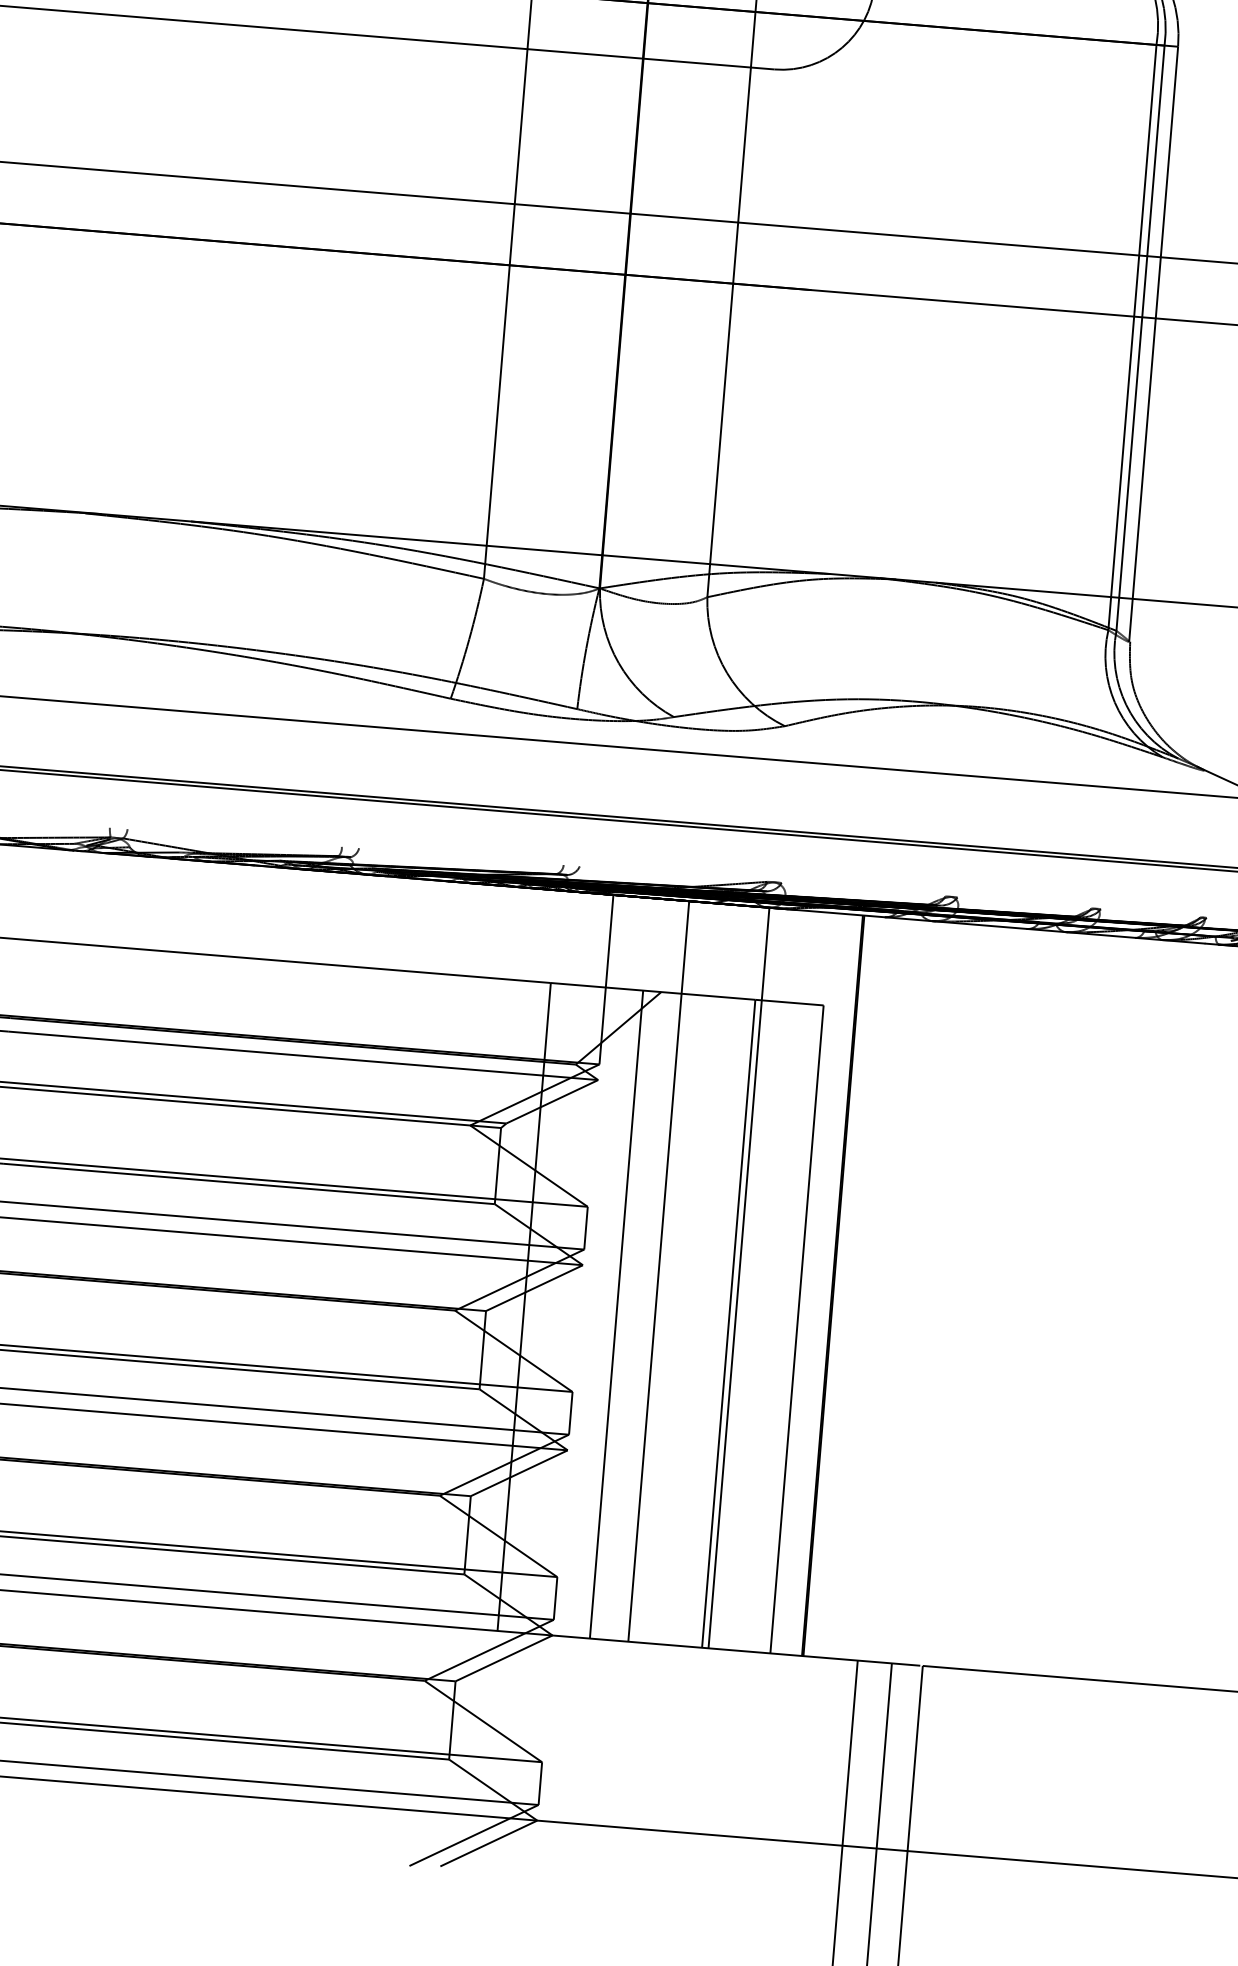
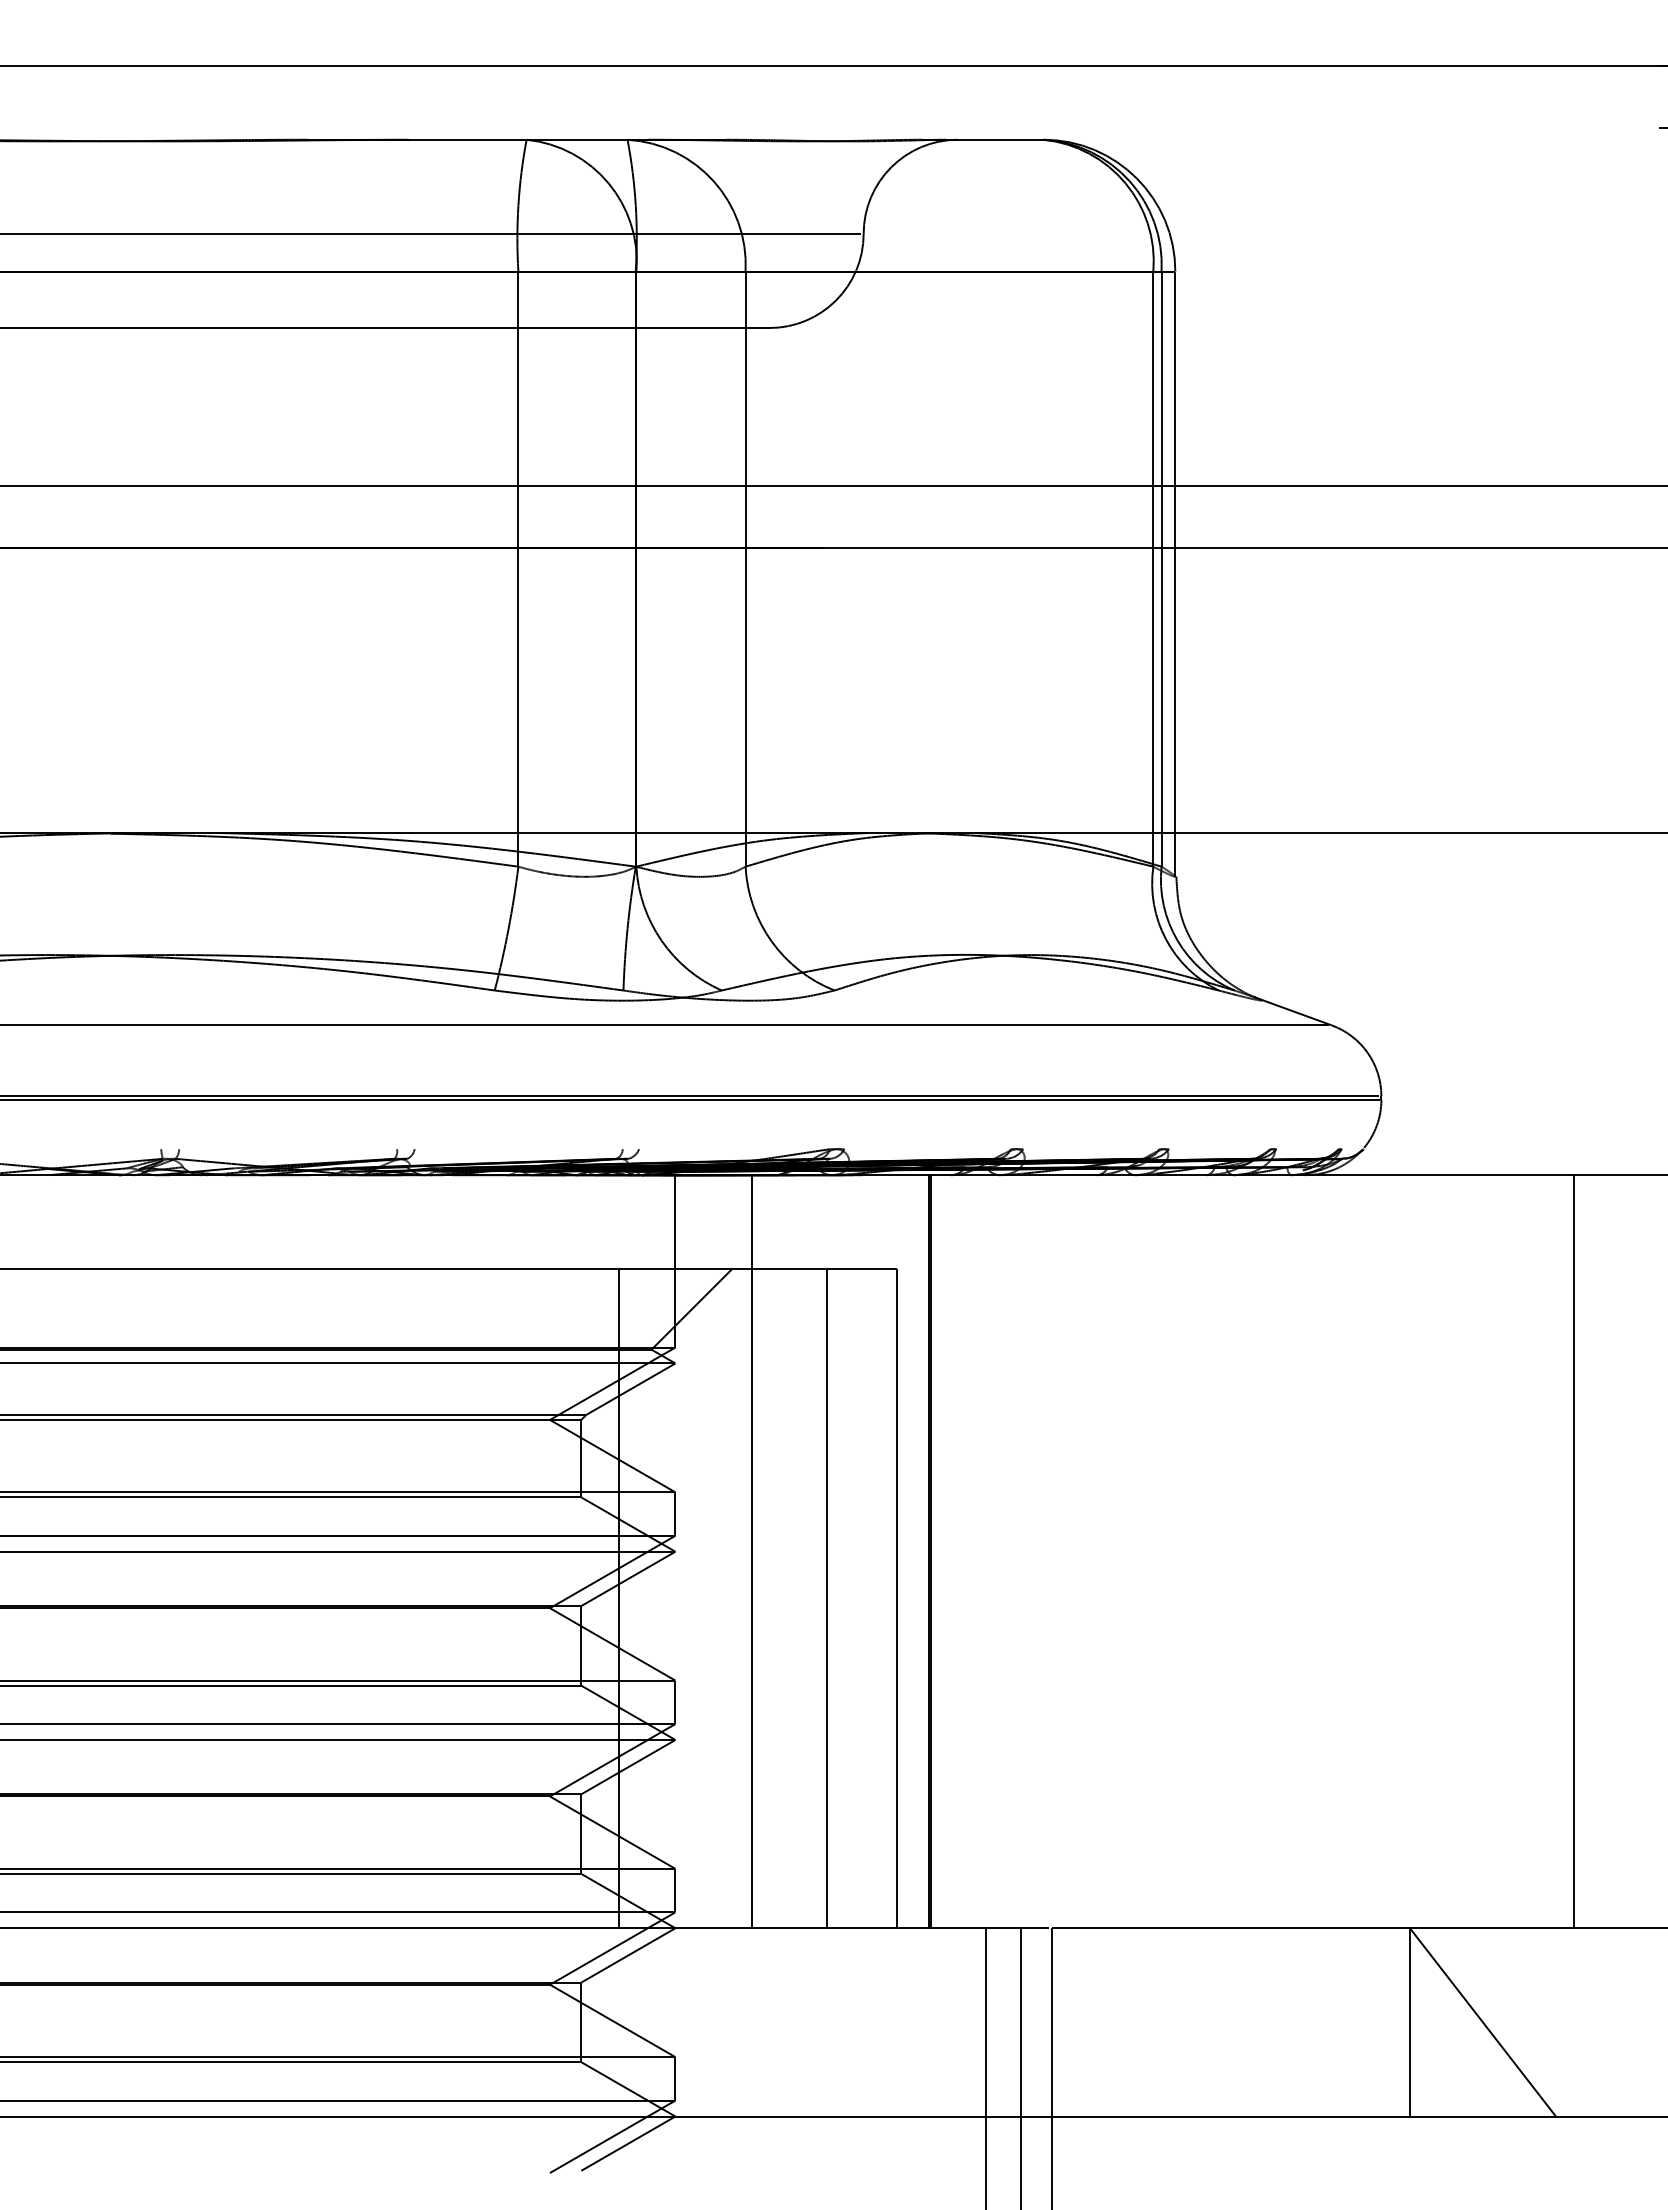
line: (739, 1277) -> (834, 1551), removed
line: (616, 1314) -> (713, 1598), removed

